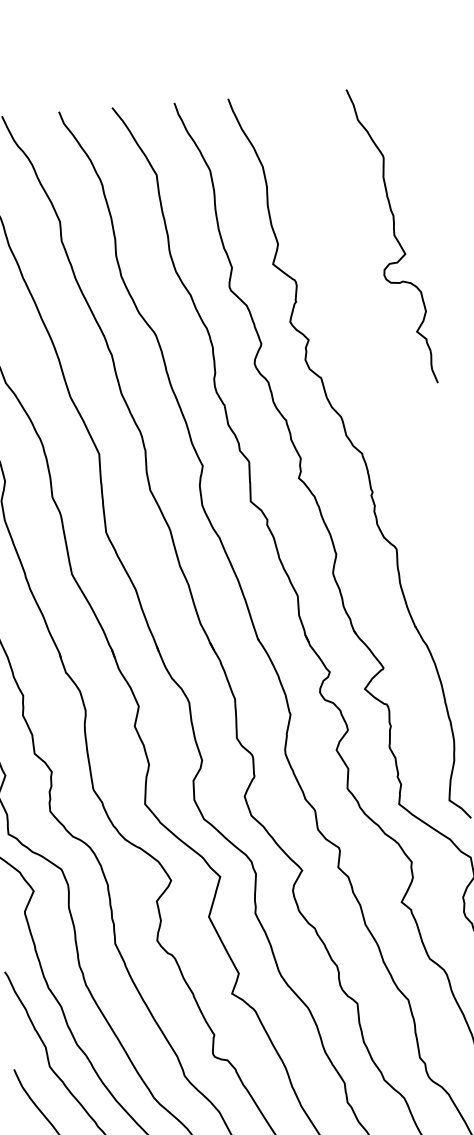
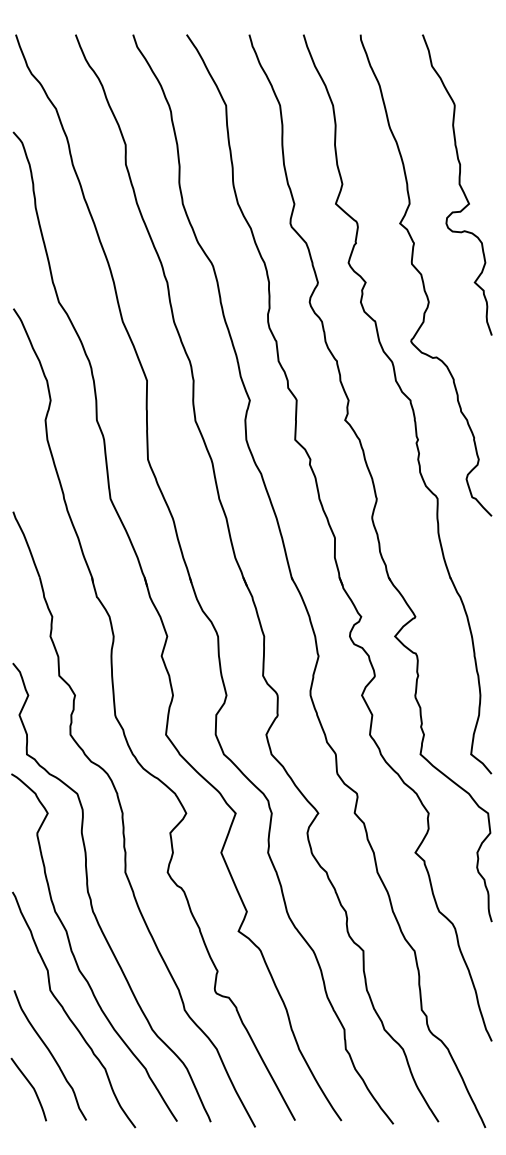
curve: (364, 328) -> (422, 275), added

